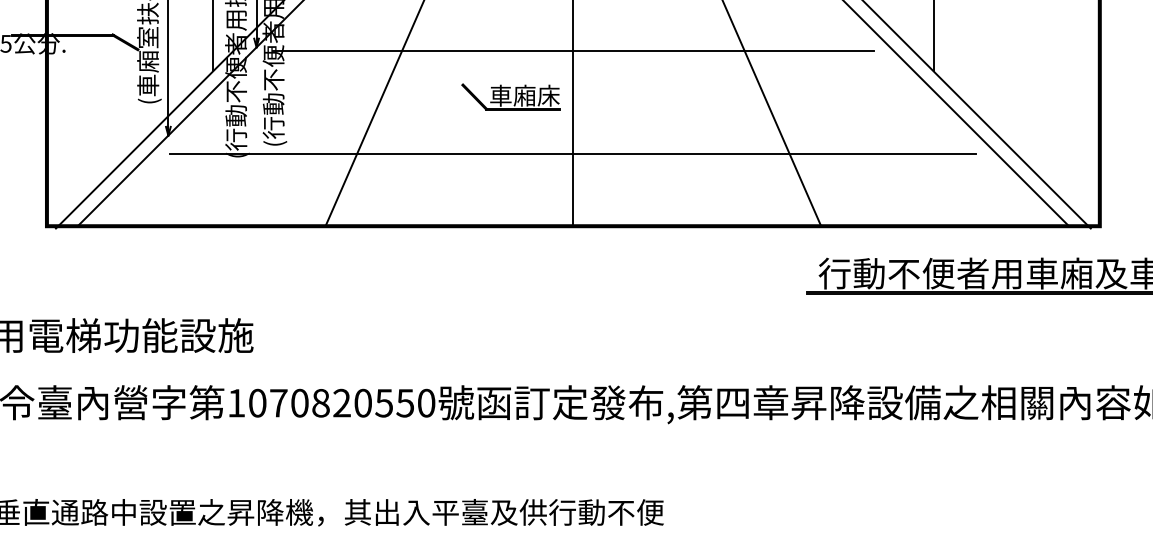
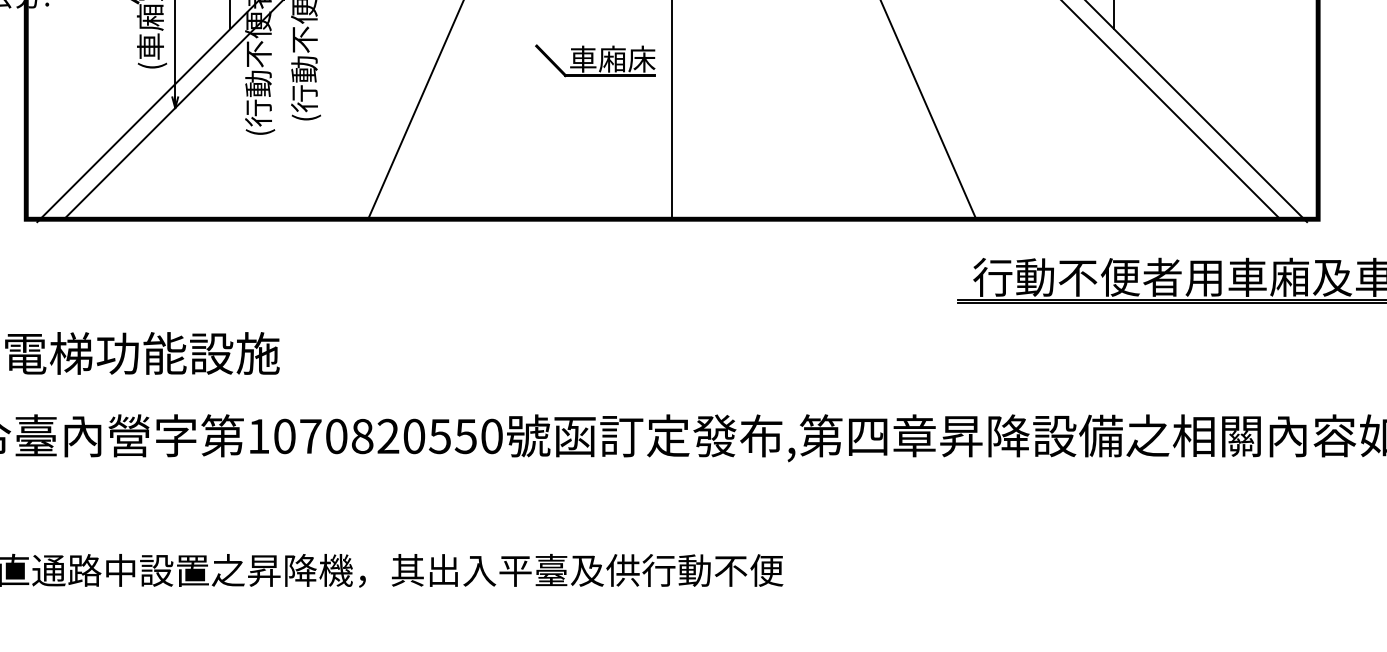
line: (573, 51) -> (672, 4), removed
line: (573, 154) -> (672, 131), removed

